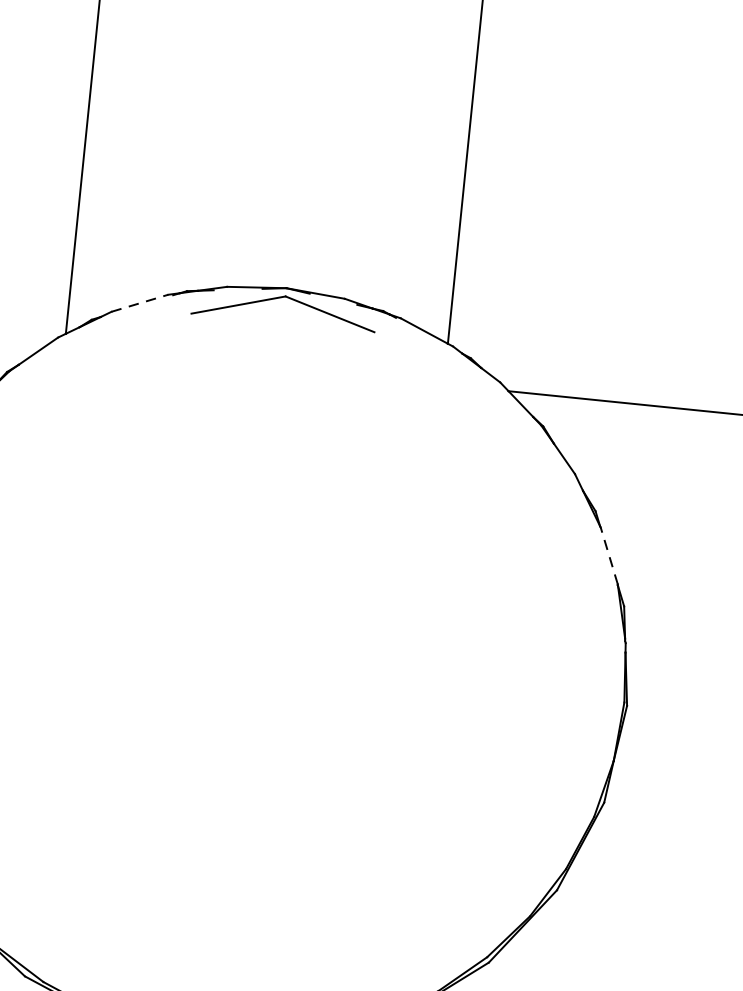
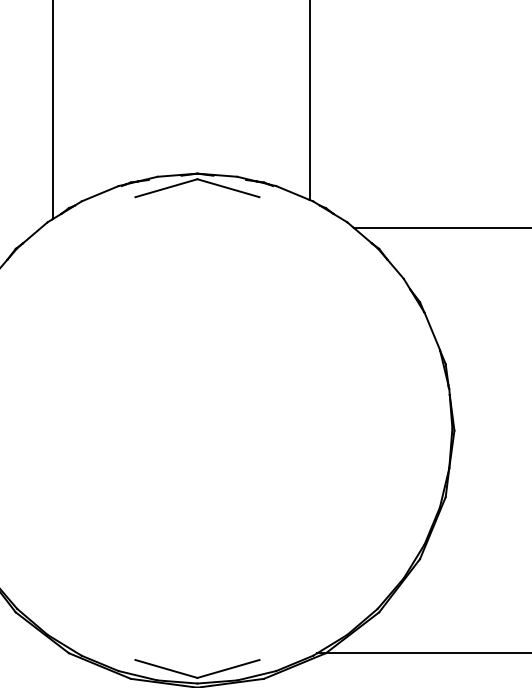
line: (140, 302) -> (100, 193), dashed -> solid
line: (609, 554) -> (432, 330), dashed -> solid

